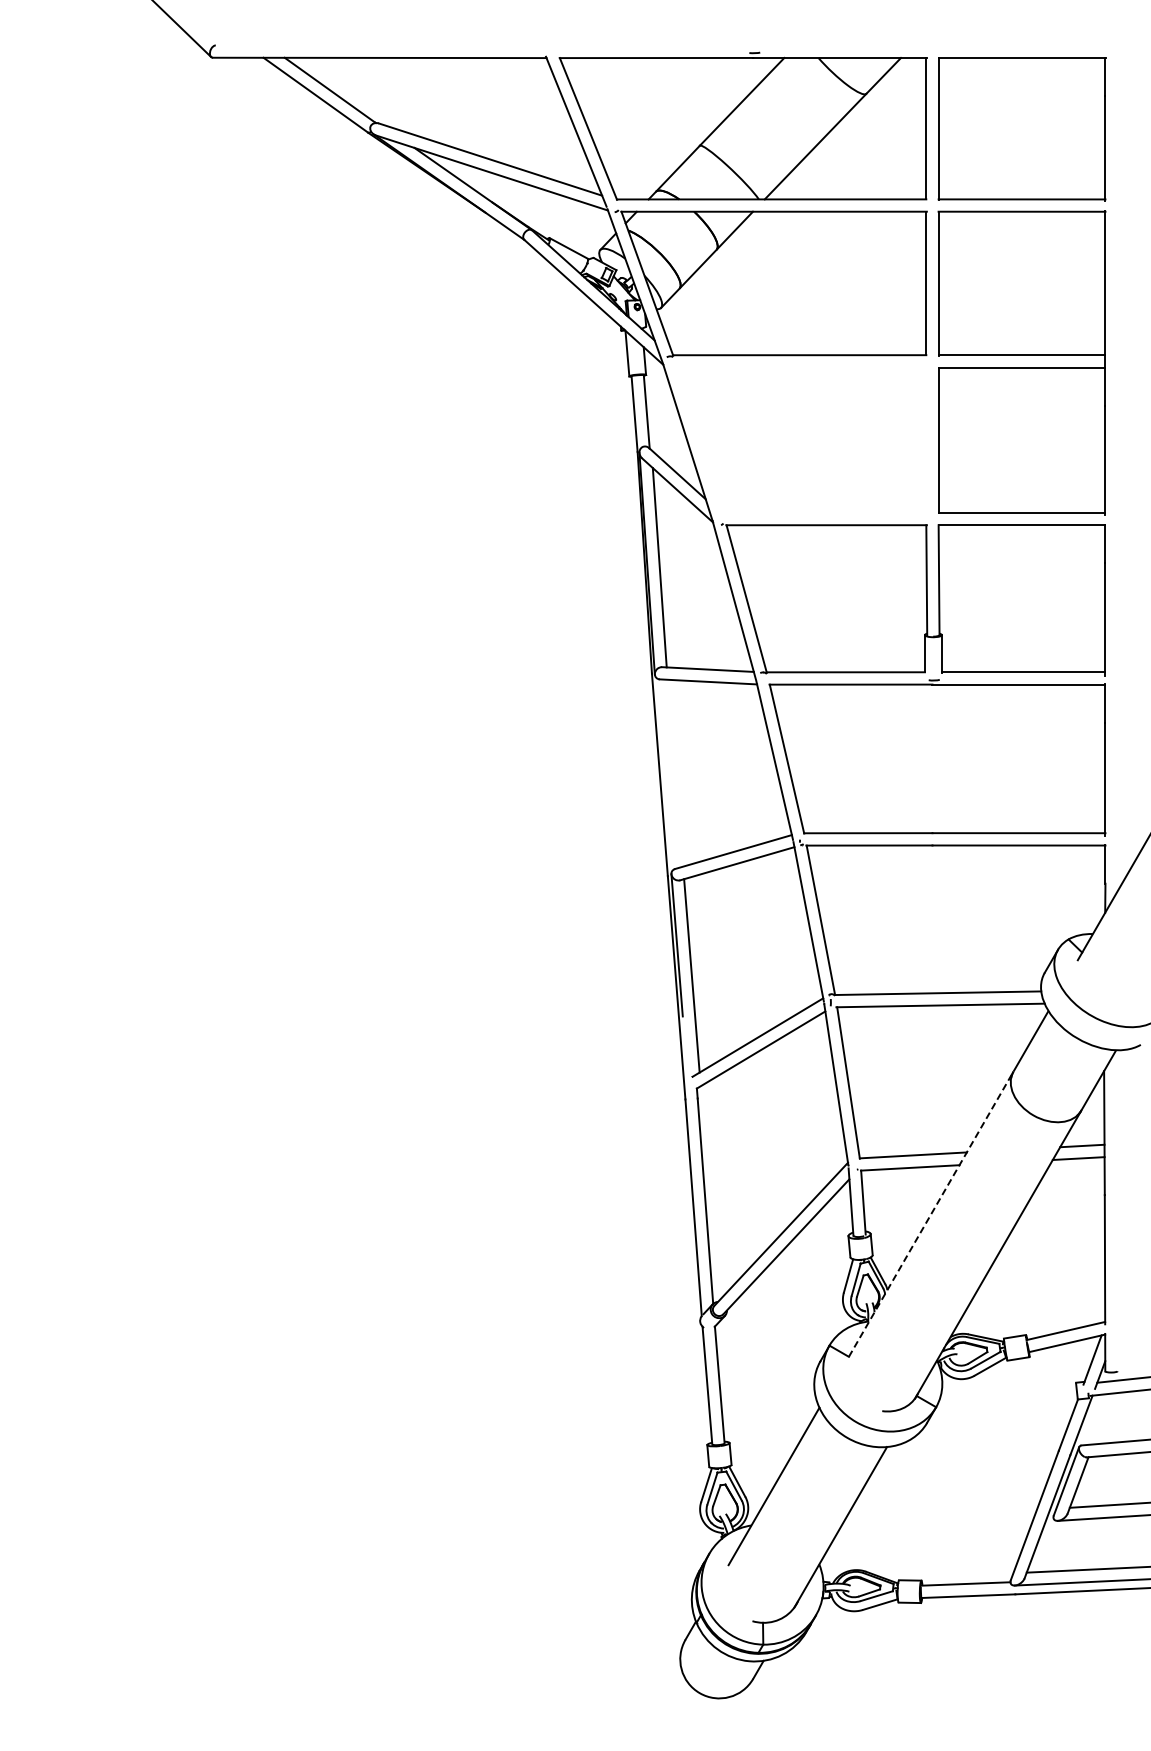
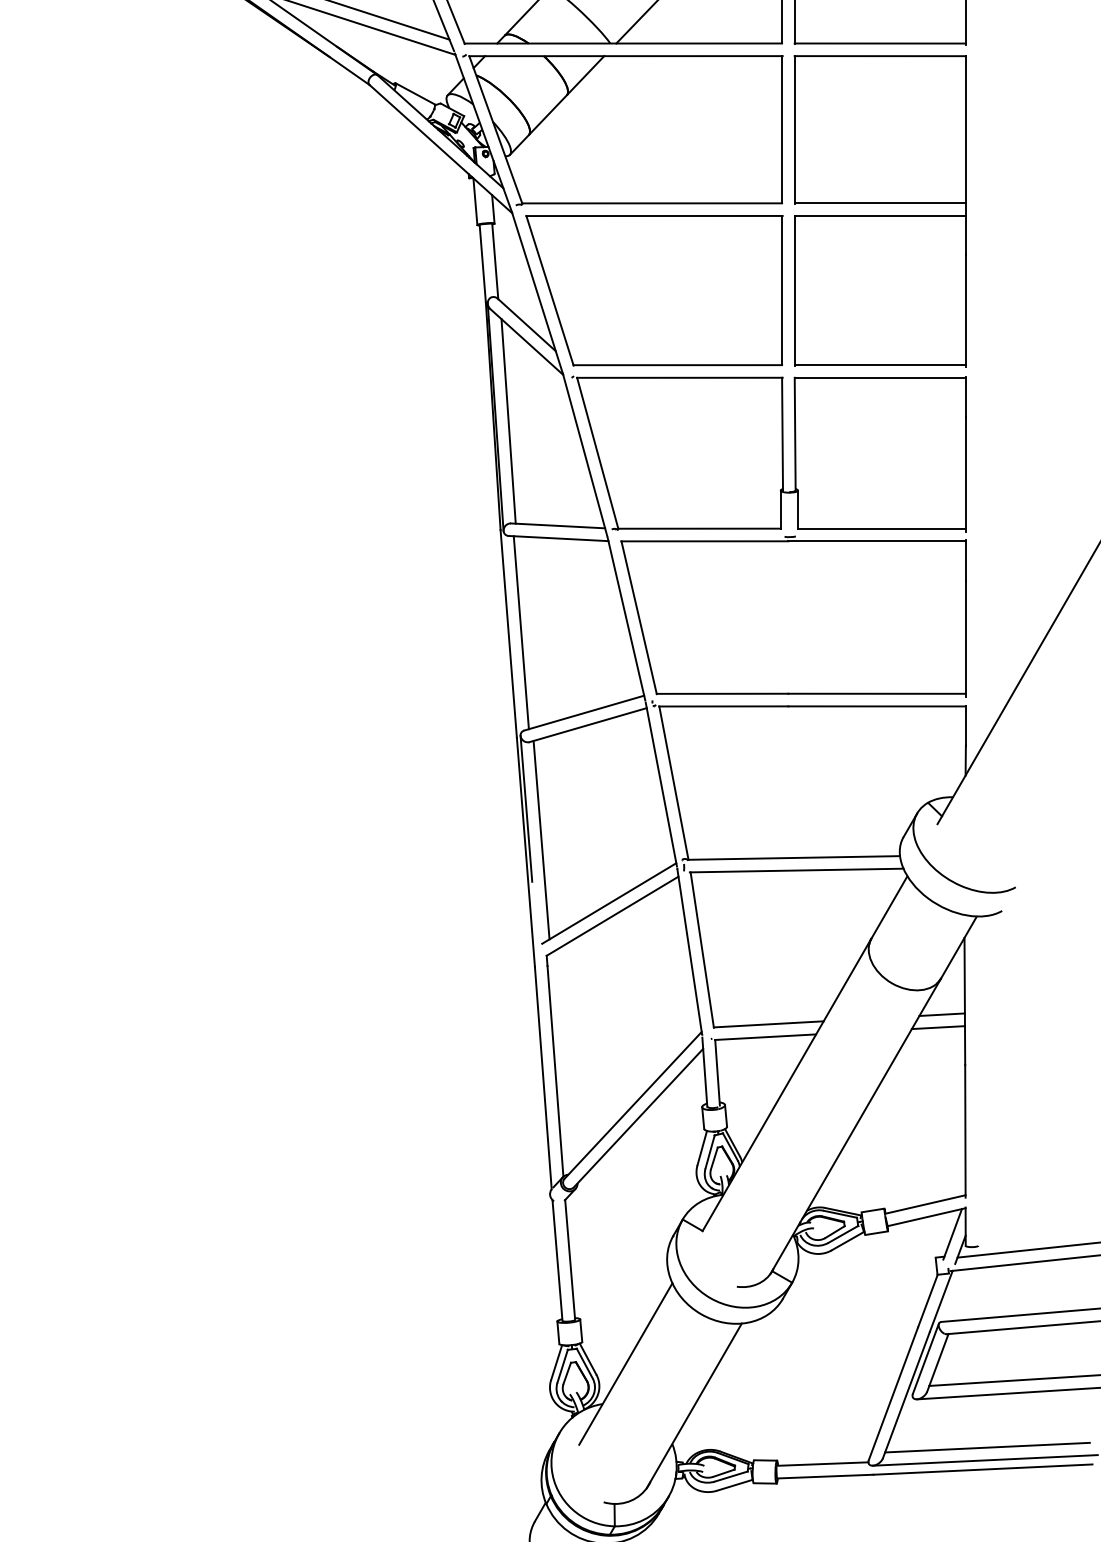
part: (801, 440) -> (654, 290), added
line: (671, 773) -> (520, 632), added
line: (931, 1214) -> (787, 1084), dashed -> solid

